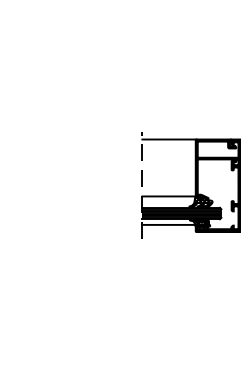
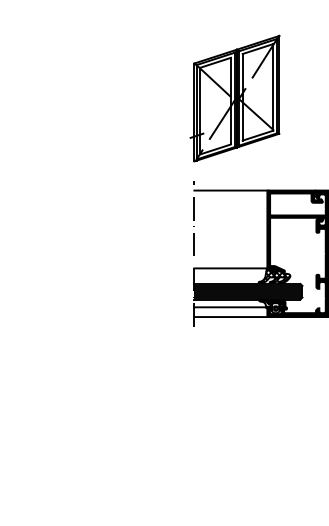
part: (171, 72) -> (234, 98), added
line: (169, 232) -> (231, 317), added

